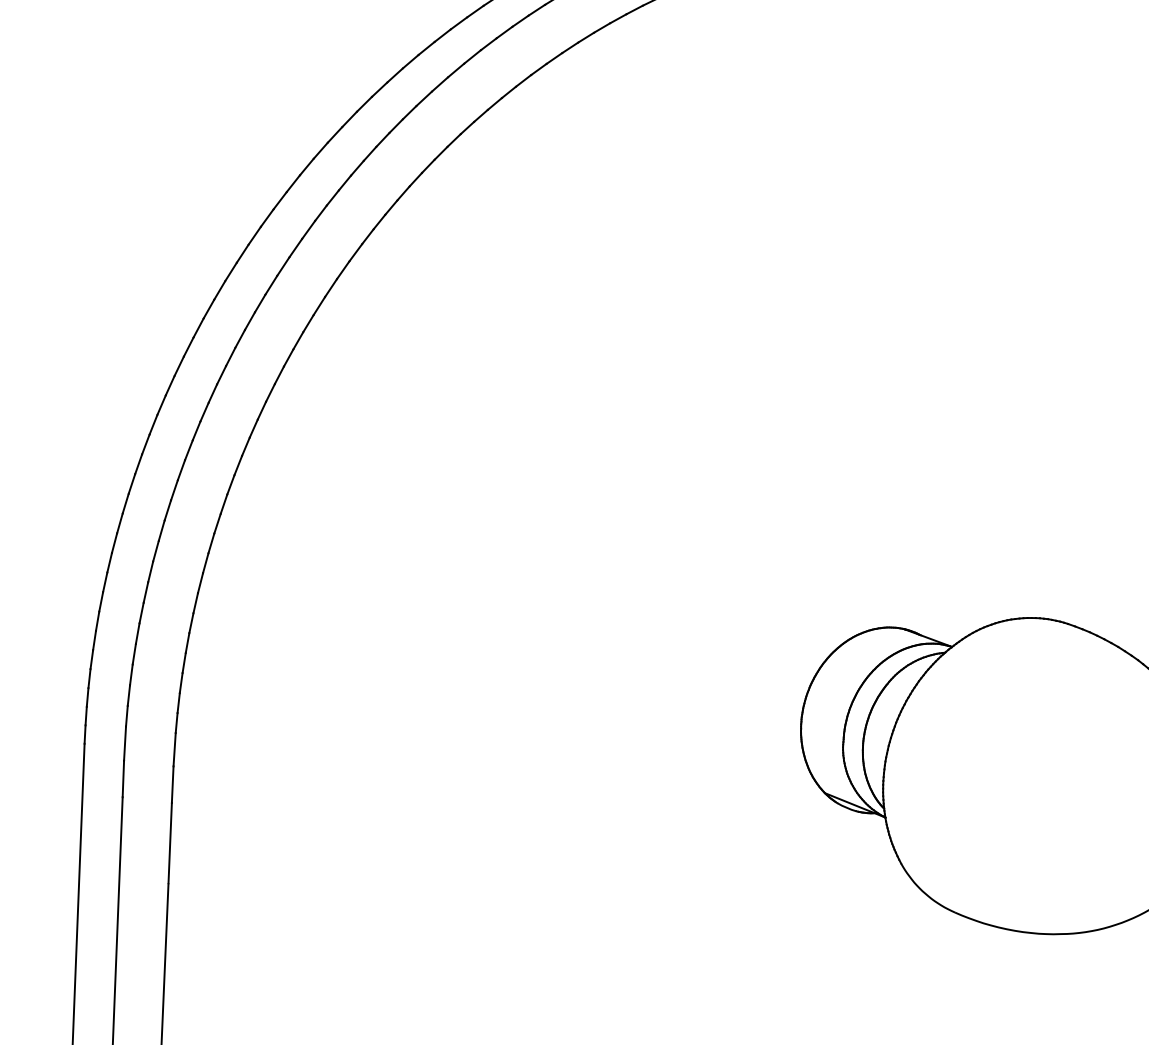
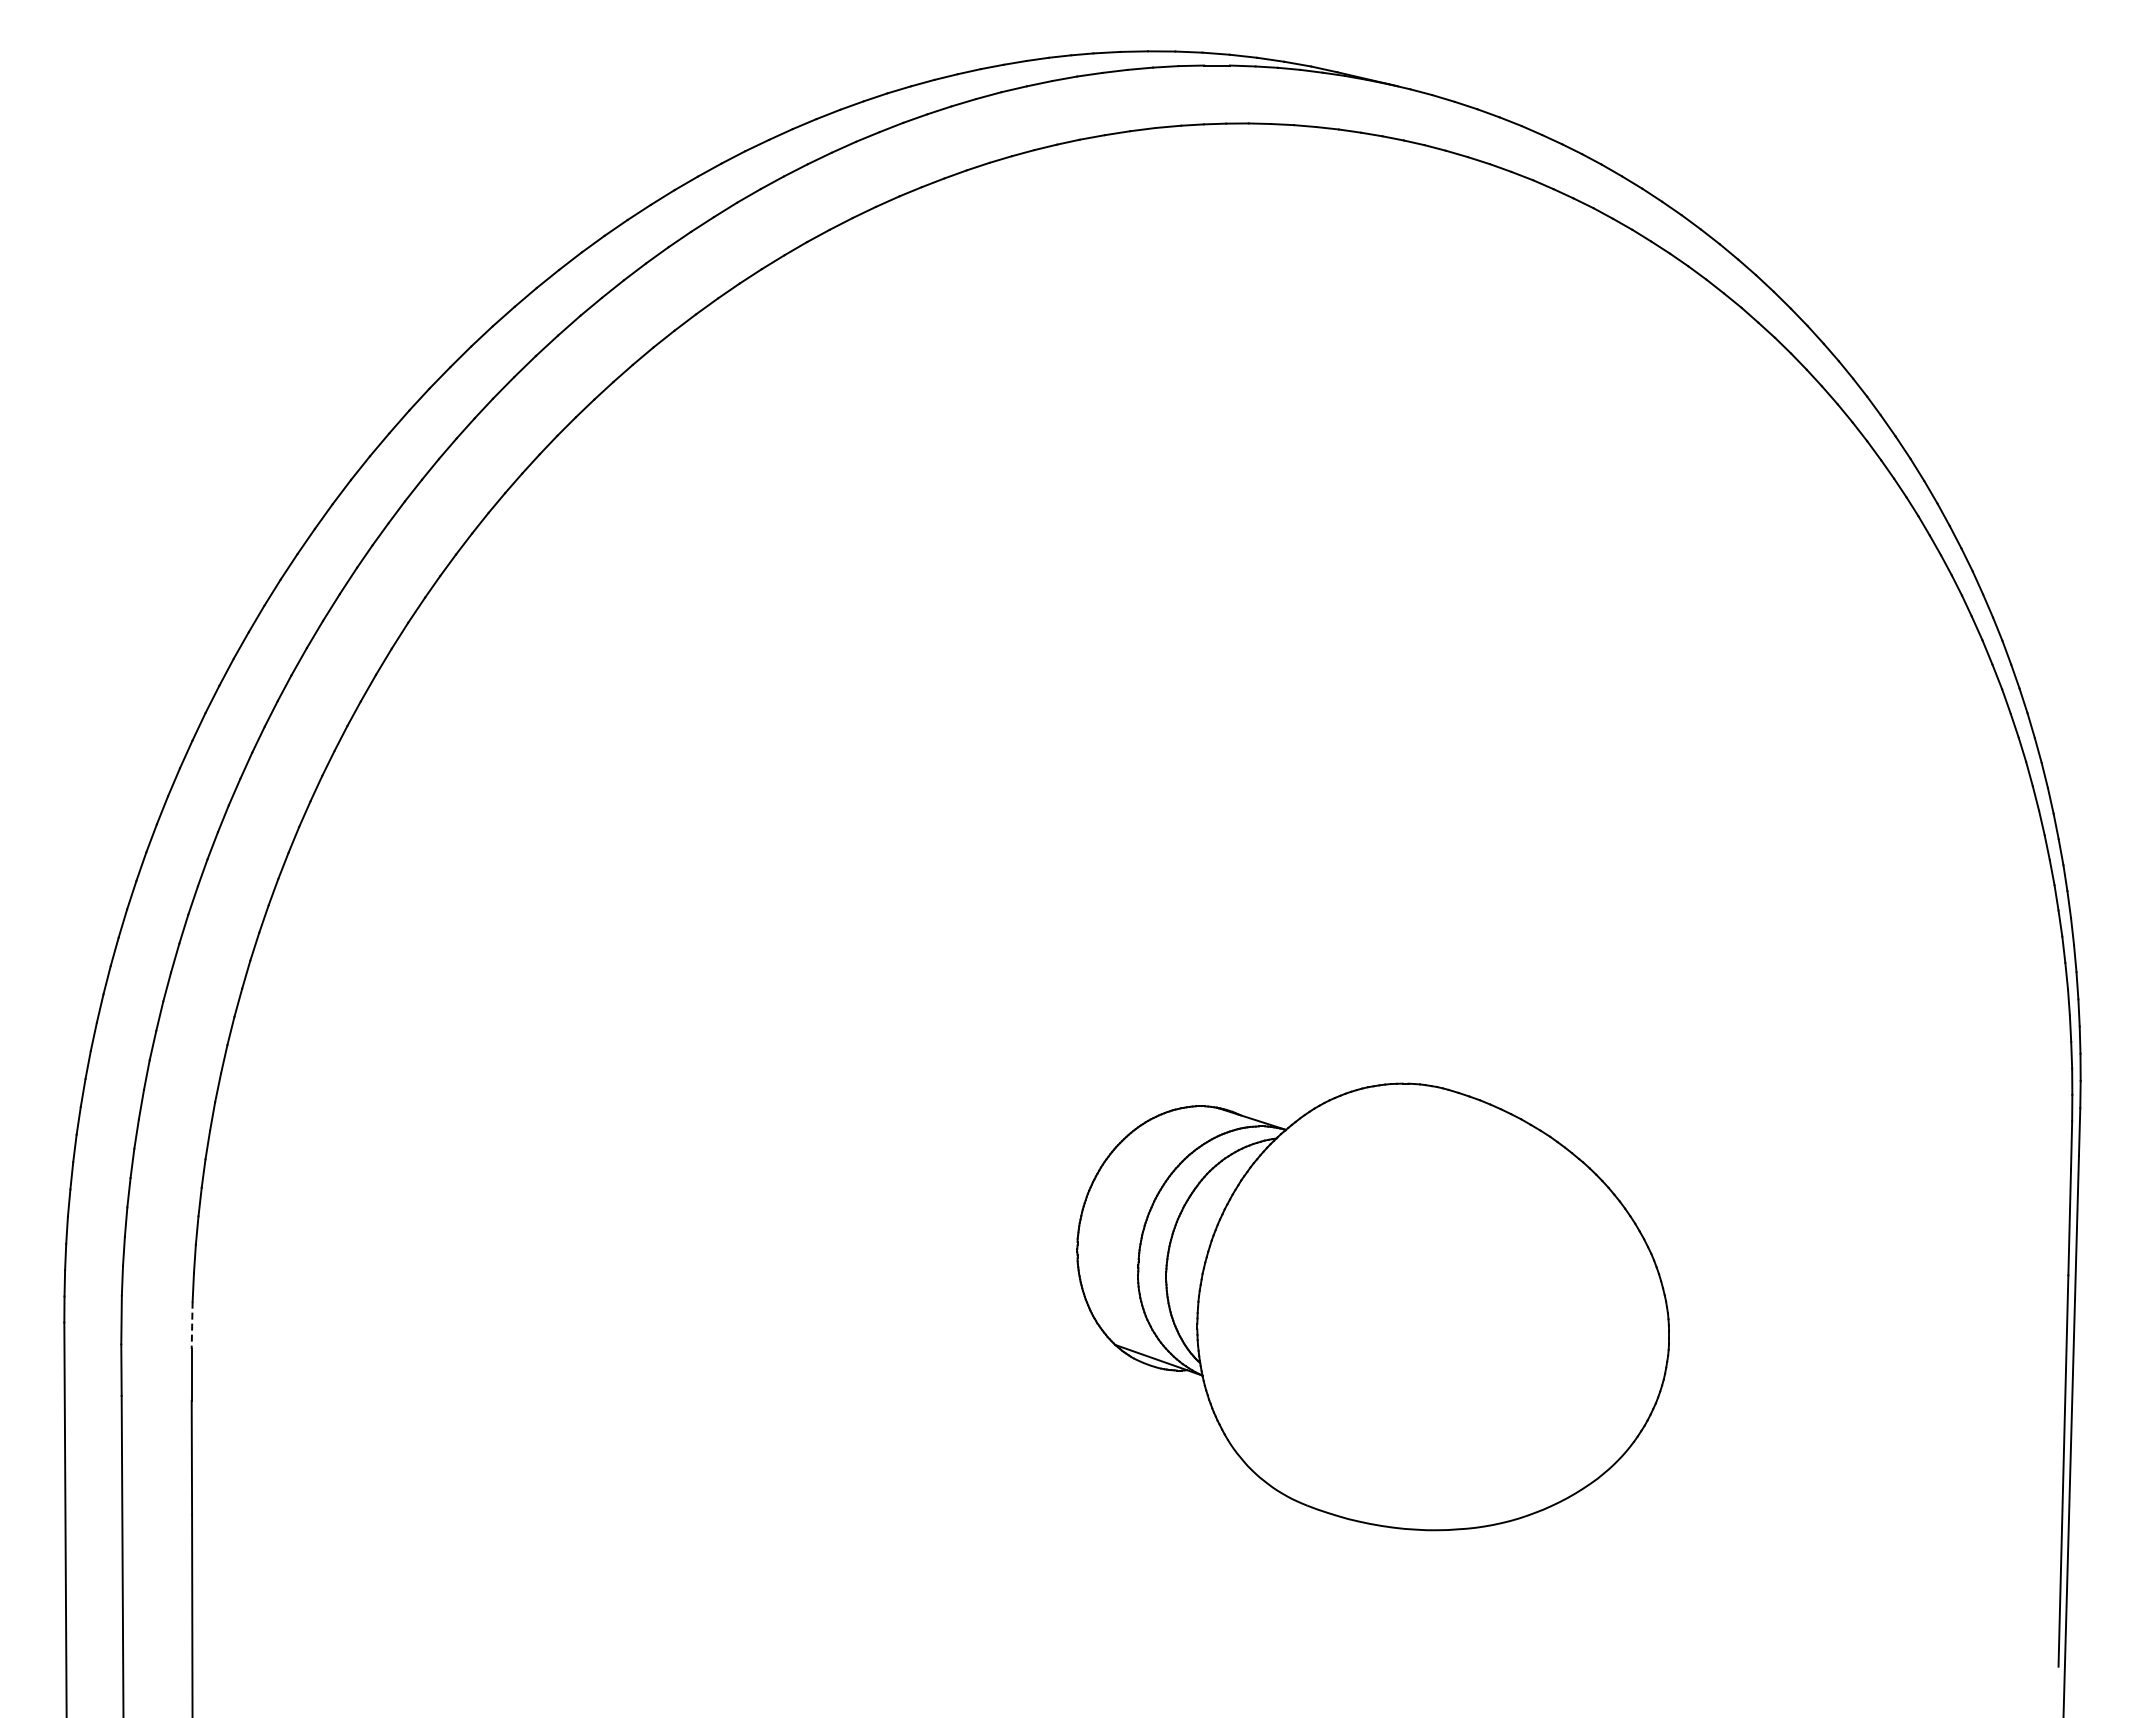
line: (174, 749) -> (192, 1325), solid -> dashed

